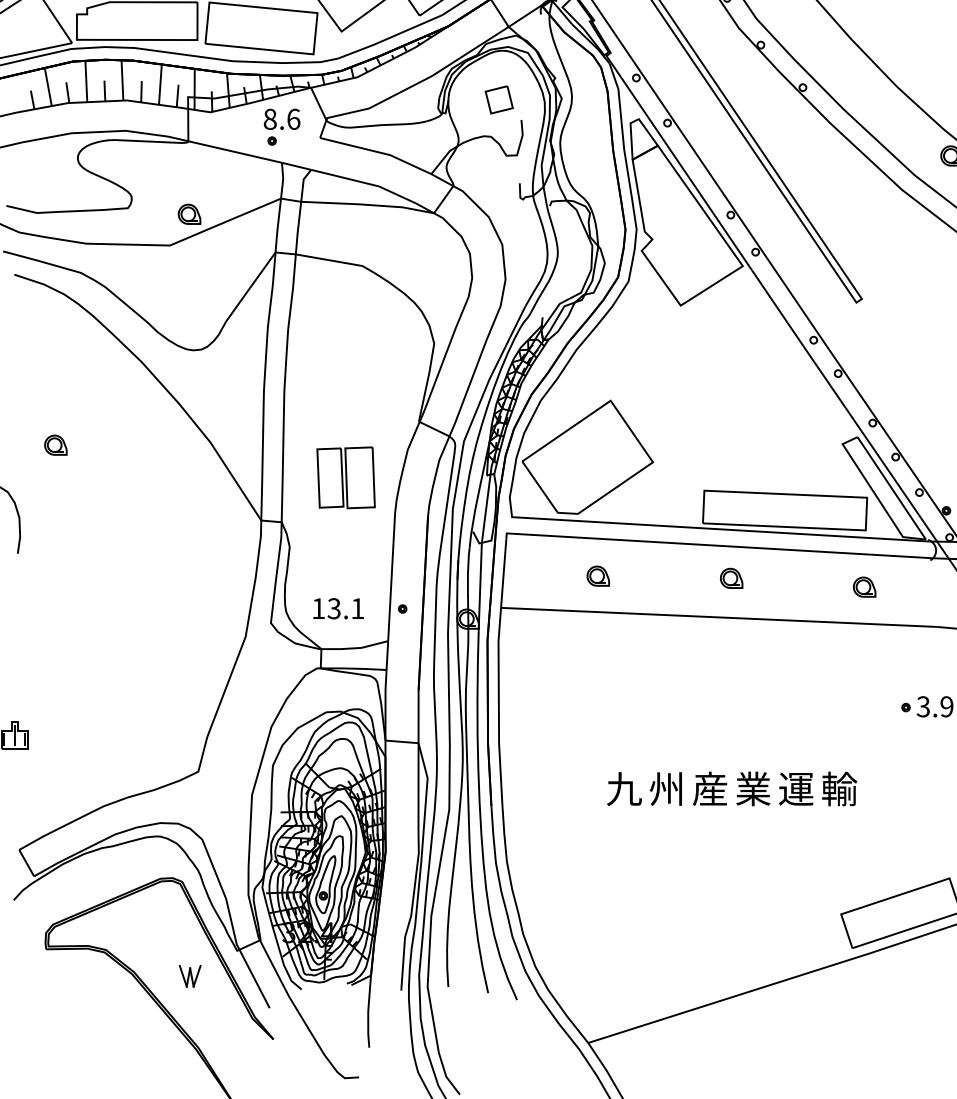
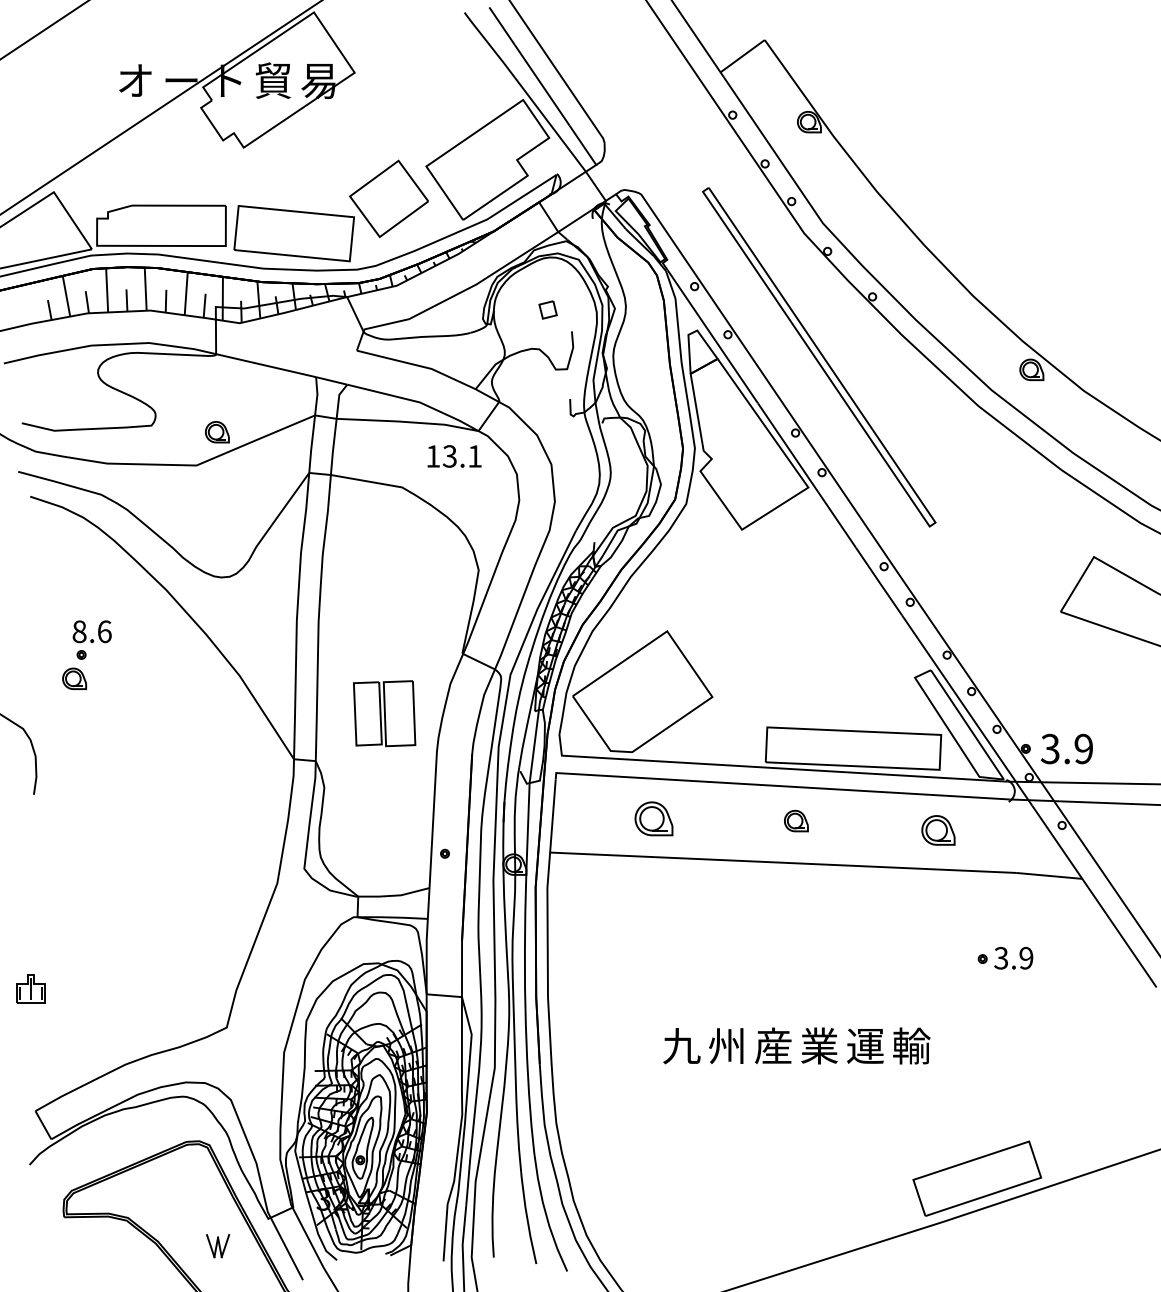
part: (498, 99) -> (547, 309), size x0.6
part: (281, 126) -> (91, 639), moved
part: (597, 575) -> (653, 818), size x1.6
part: (864, 587) -> (938, 830), size x1.4
text: (338, 608) -> (454, 456), moved

